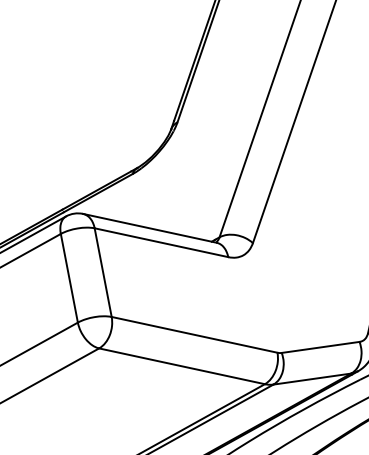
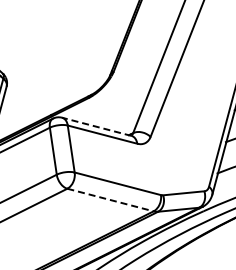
line: (149, 227) -> (96, 126), solid -> dashed
line: (182, 367) -> (110, 200), solid -> dashed

